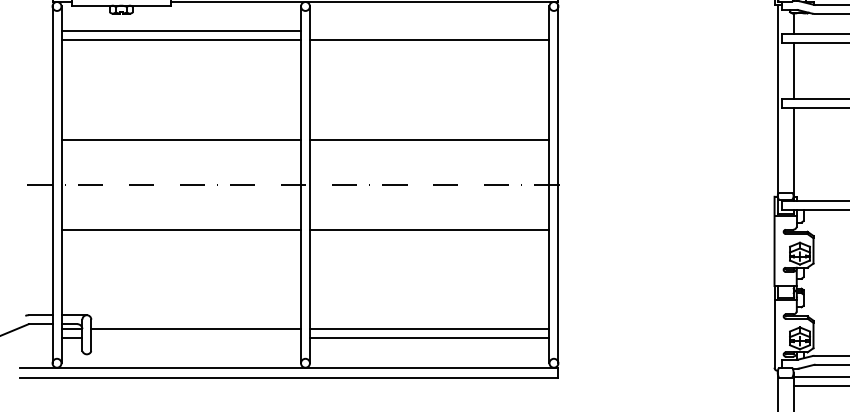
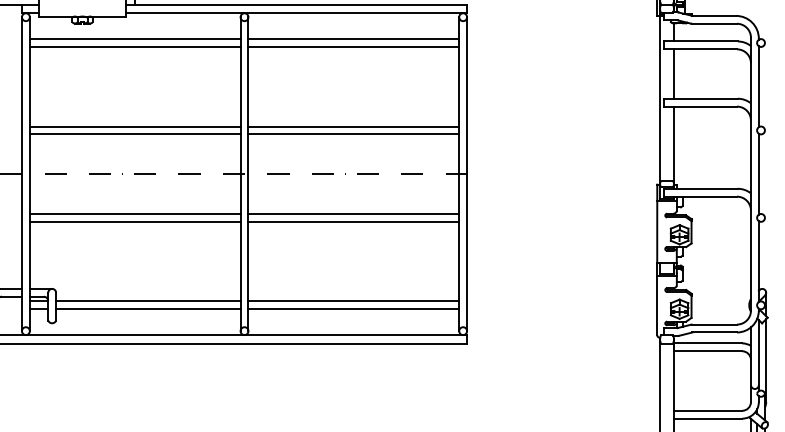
line: (429, 31) -> (353, 39), added
line: (180, 130) -> (134, 126), added
line: (429, 130) -> (353, 126), added
line: (180, 238) -> (134, 221), added
line: (429, 238) -> (353, 221), added
line: (196, 338) -> (148, 309), added

